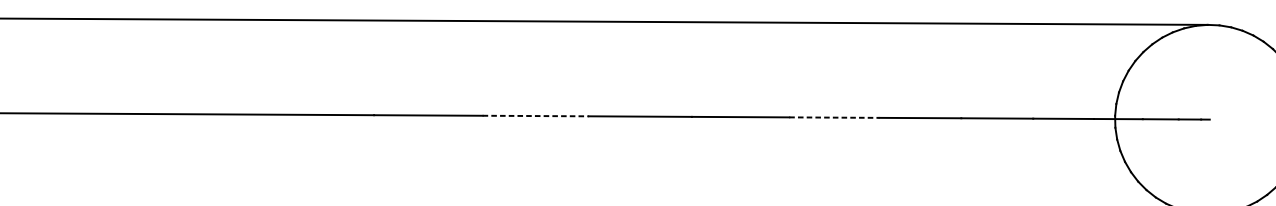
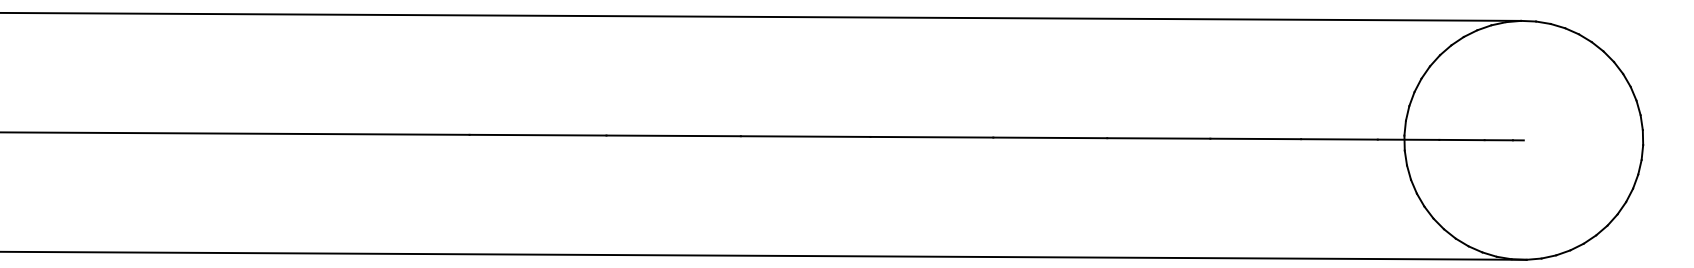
line: (536, 115) -> (674, 135), dashed -> solid
line: (834, 117) -> (1050, 137), dashed -> solid

